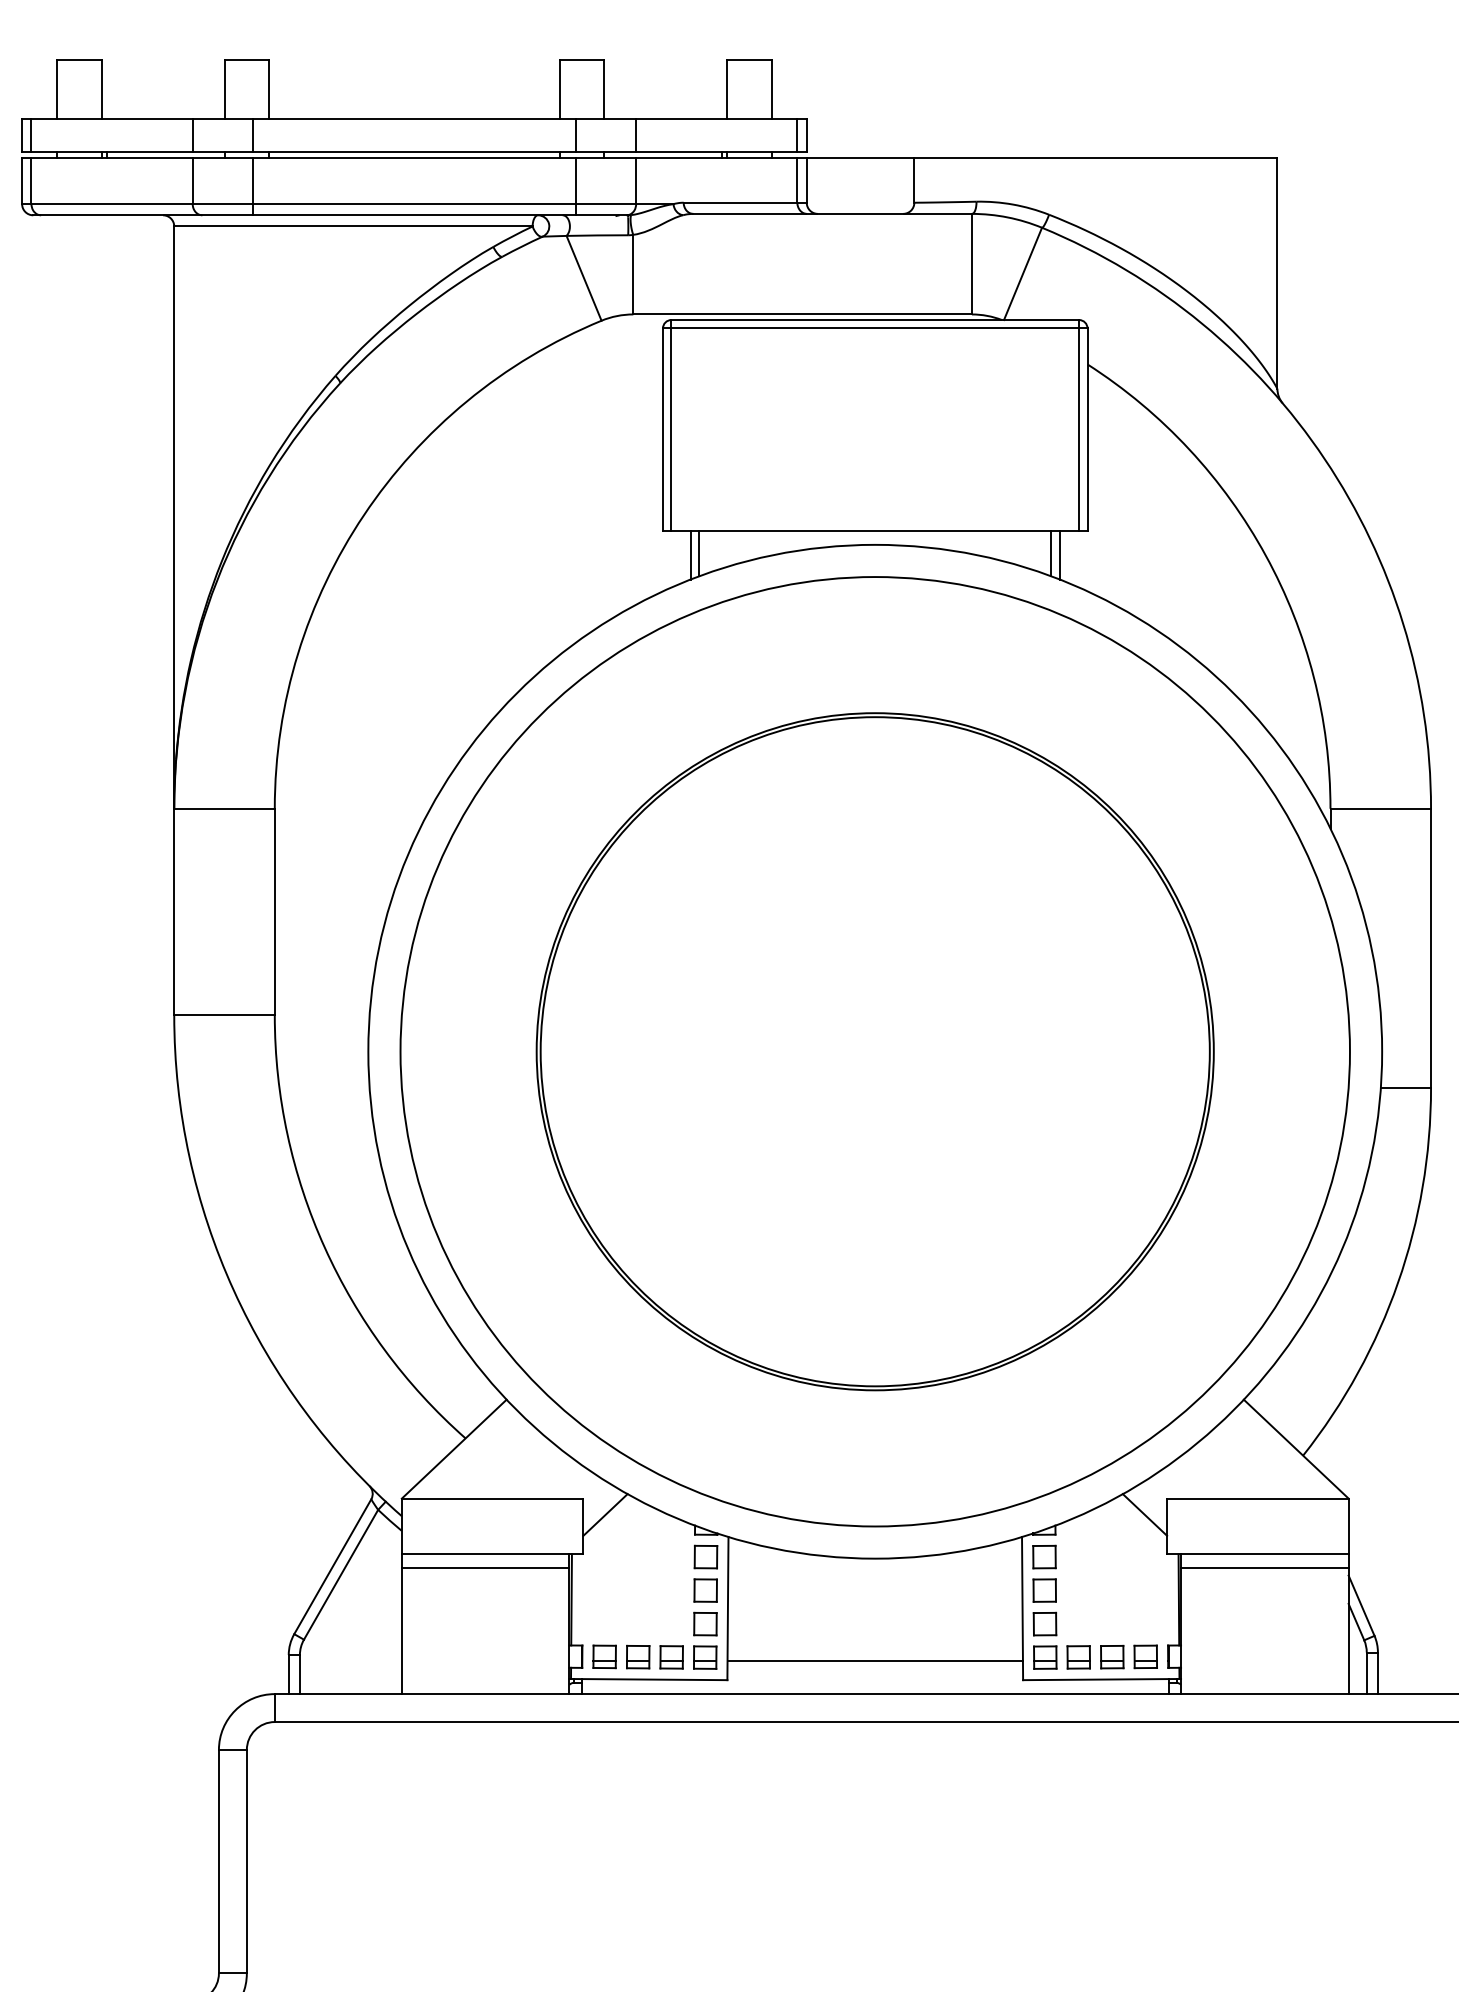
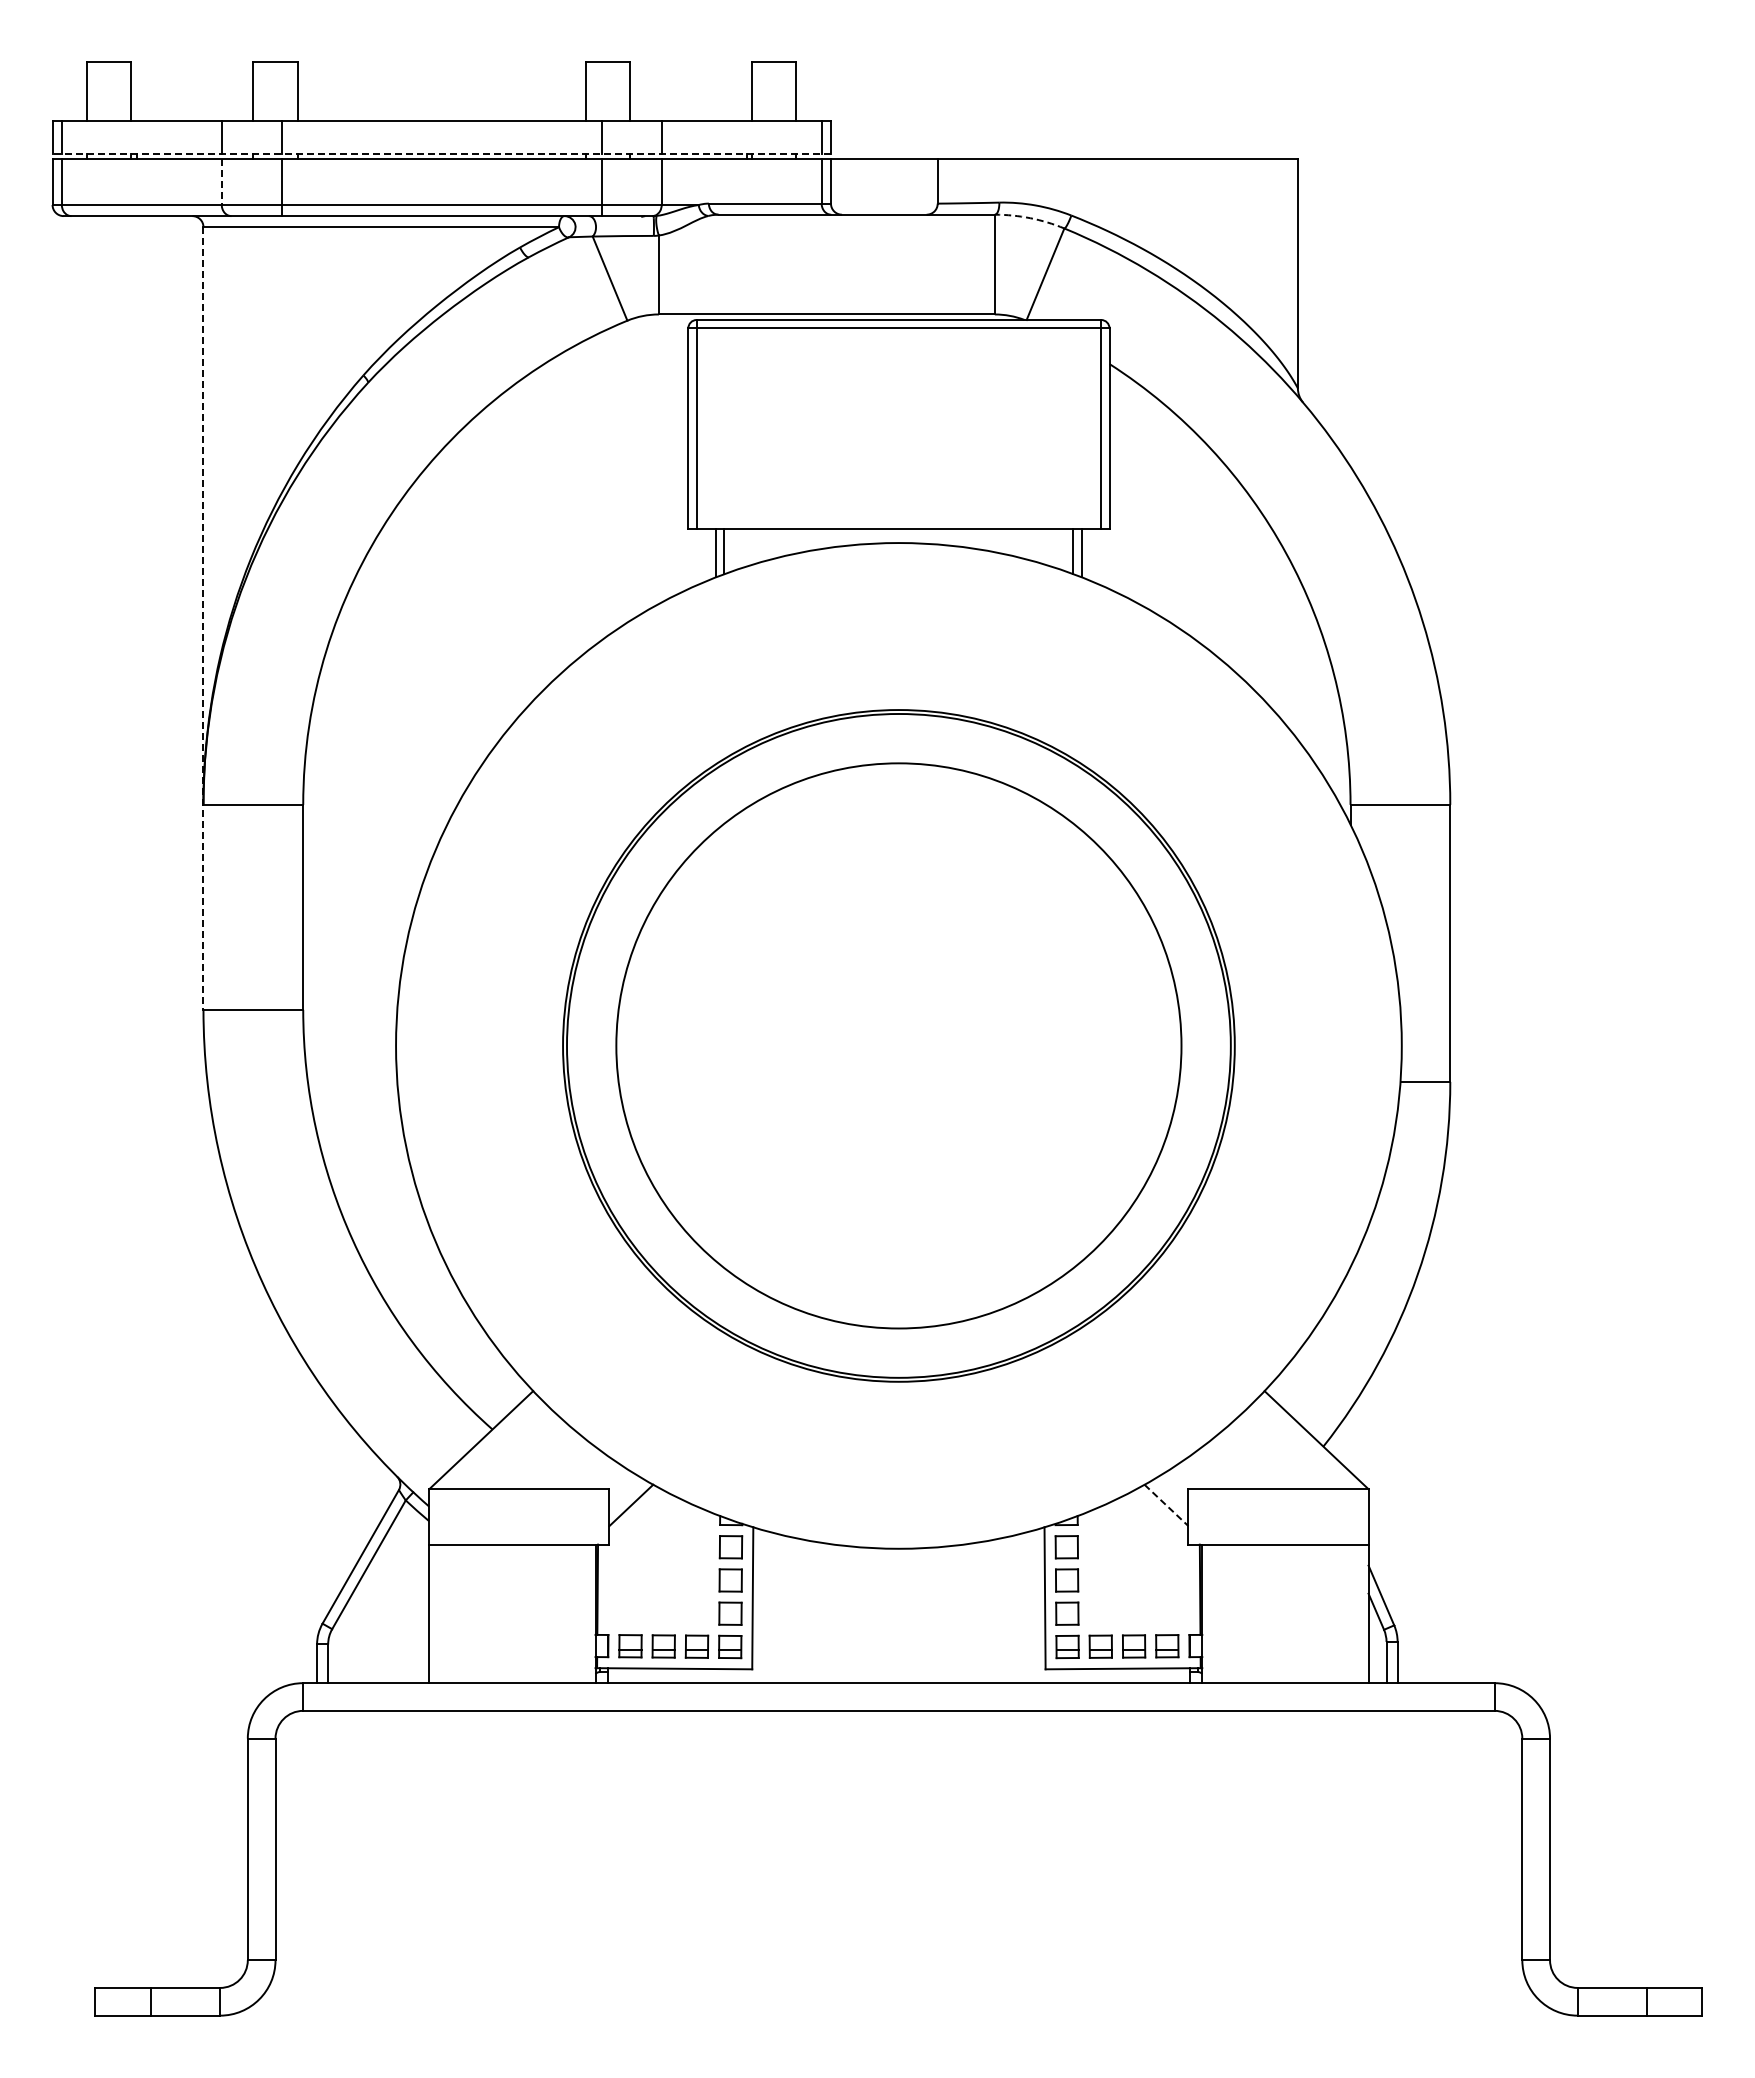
line: (414, 152) -> (441, 153), solid -> dashed
line: (192, 181) -> (221, 182), solid -> dashed
arc: (1007, 217) -> (1030, 218), solid -> dashed
line: (174, 621) -> (203, 619), solid -> dashed
circle: (874, 1051) -> (898, 1045), size x0.6
line: (1144, 1515) -> (1166, 1505), solid -> dashed
line: (485, 1568) -> (512, 1558), removed
line: (1264, 1568) -> (1285, 1558), removed
line: (874, 1660) -> (898, 1649), removed

